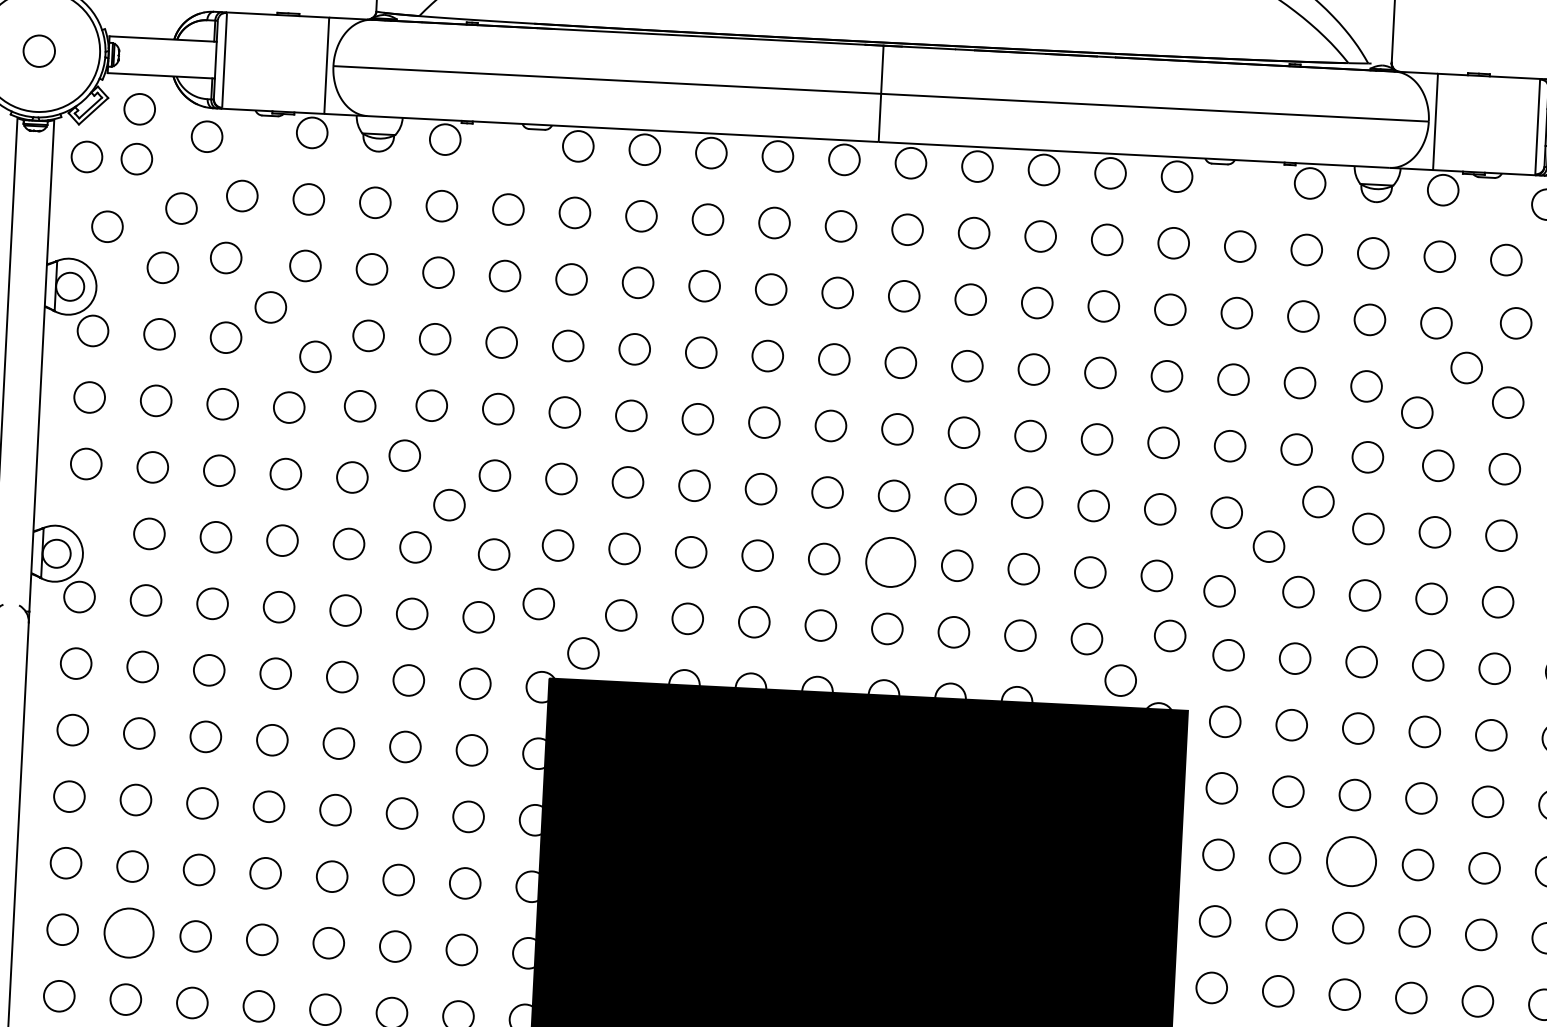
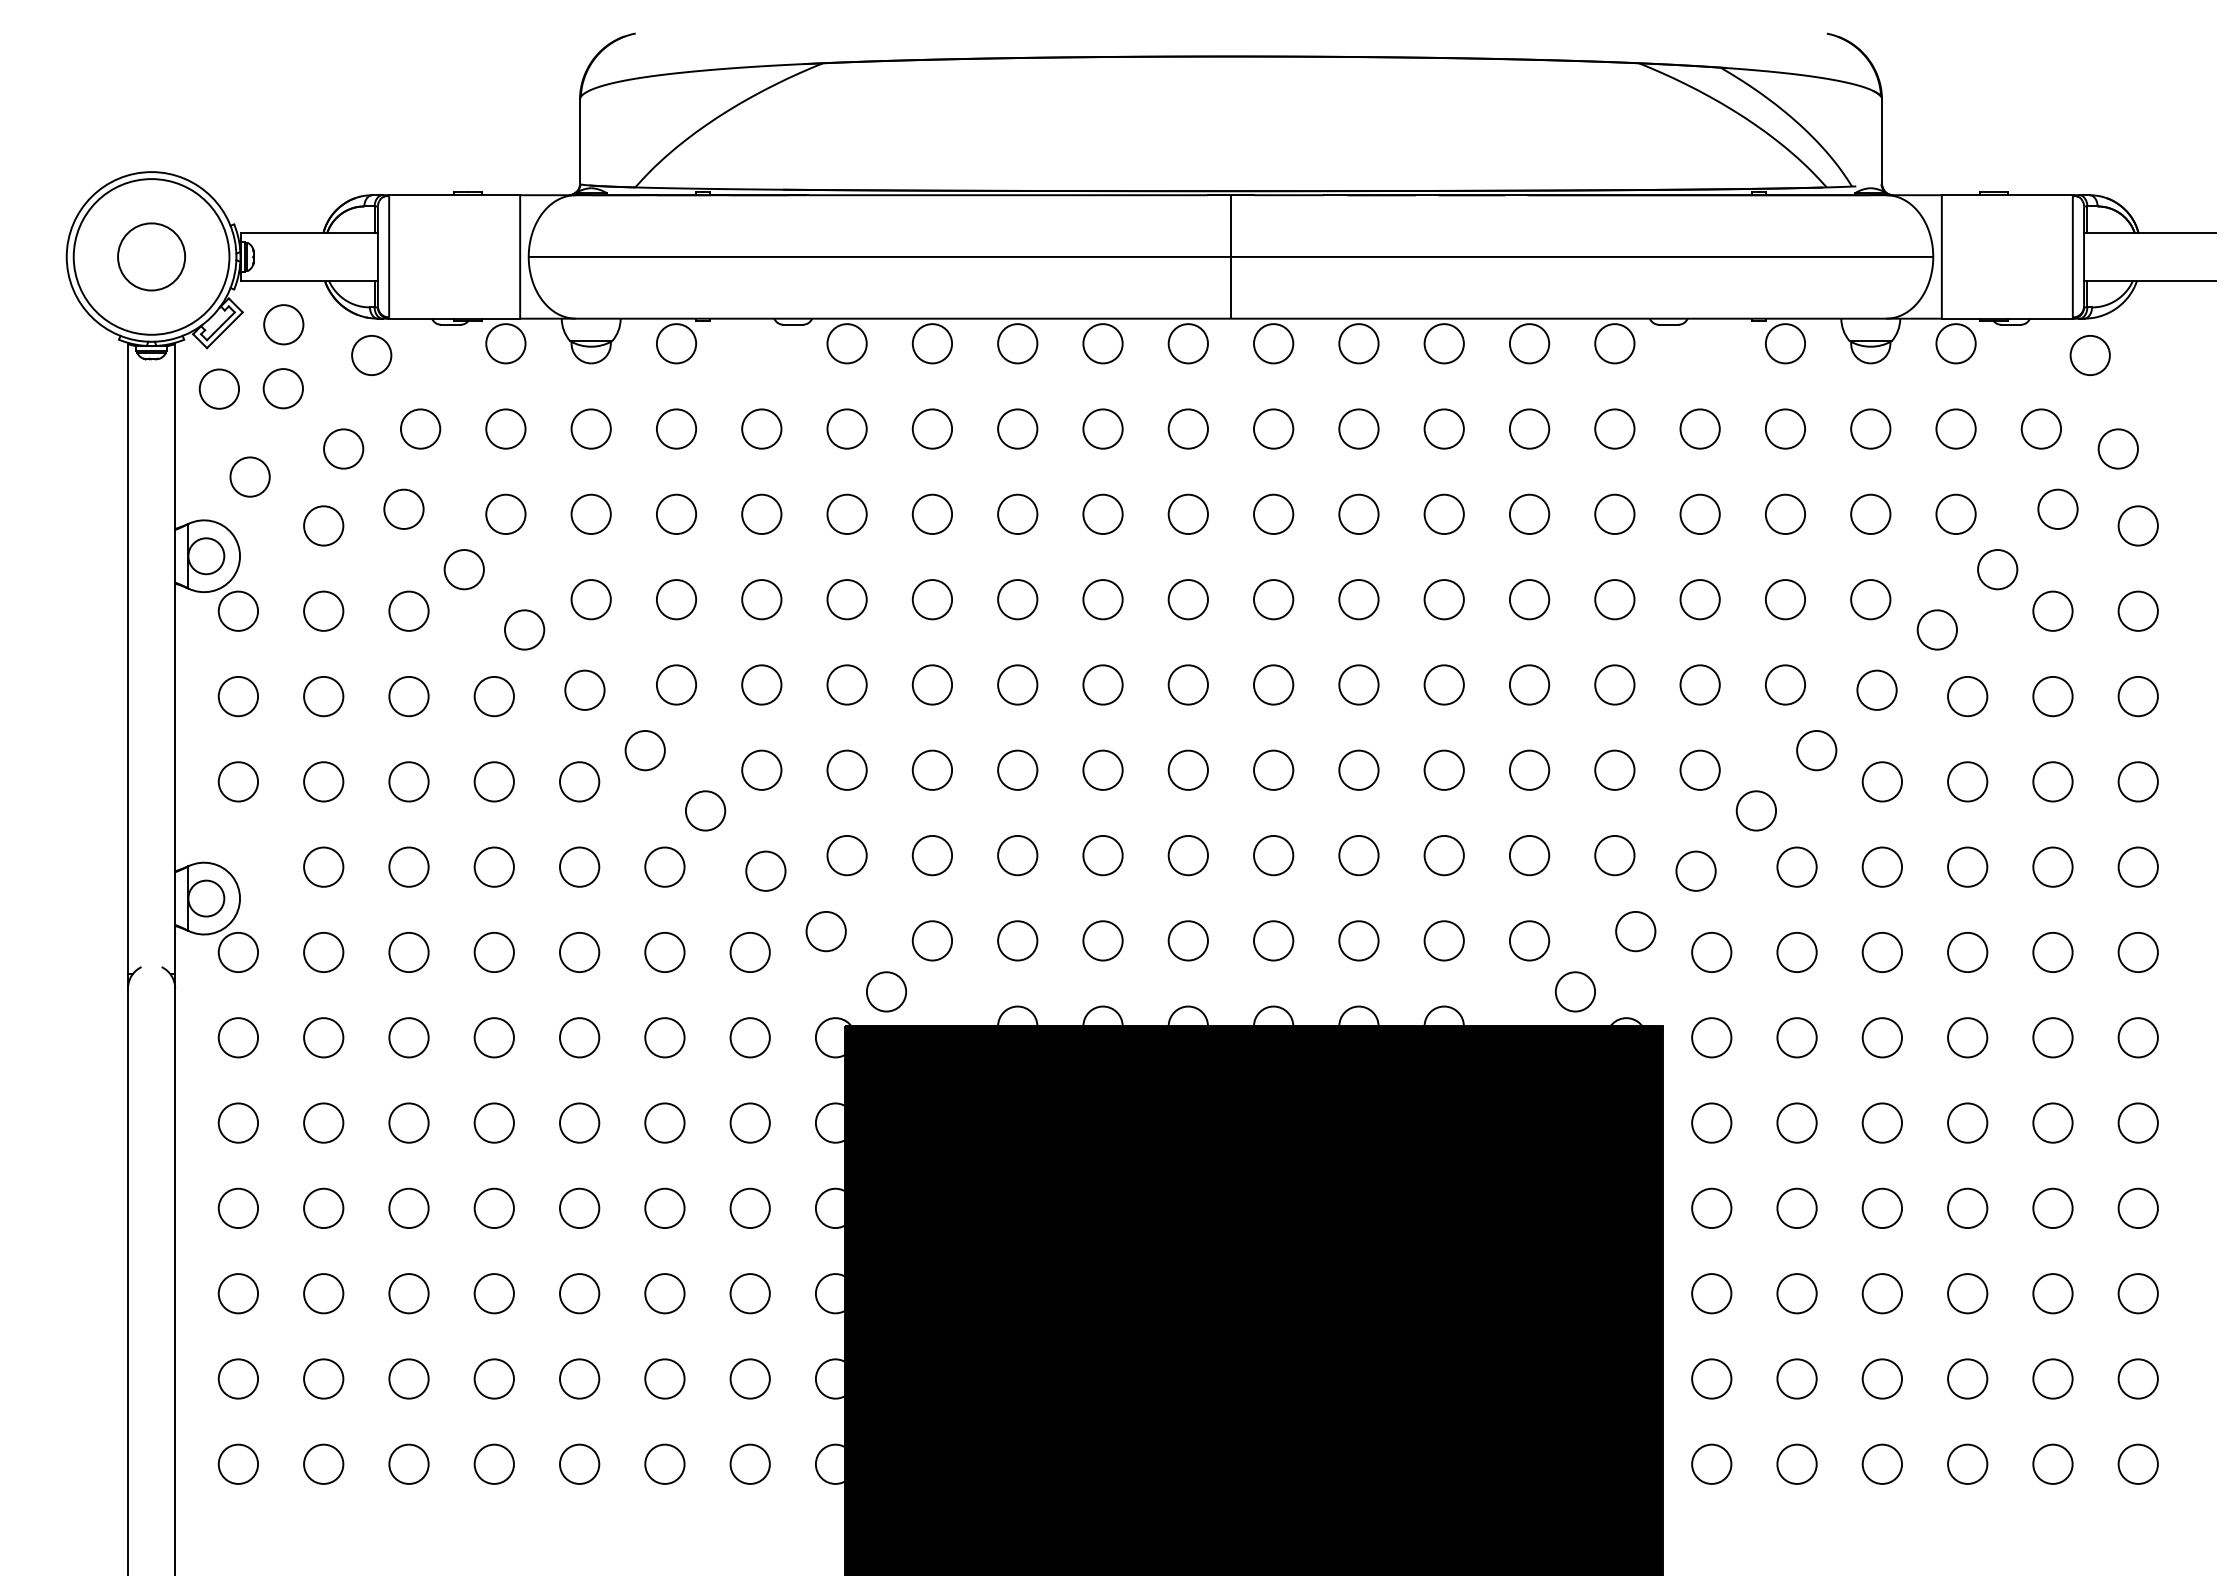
circle: (39, 50) -> (151, 256), size x1.67
circle: (890, 562) -> (1273, 855), size x0.62
circle: (1351, 861) -> (1882, 1208), size x0.62
circle: (129, 932) -> (323, 1378), size x0.62

